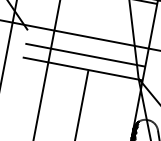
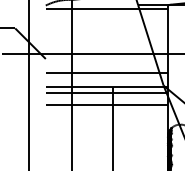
line: (81, 75) -> (106, 93), added
line: (78, 87) -> (106, 105), added

